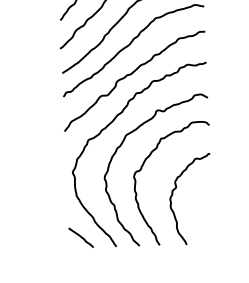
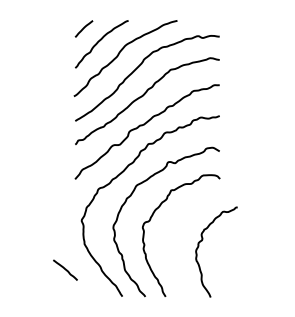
curve: (176, 189) -> (202, 241), moved
line: (81, 237) -> (65, 269), moved

